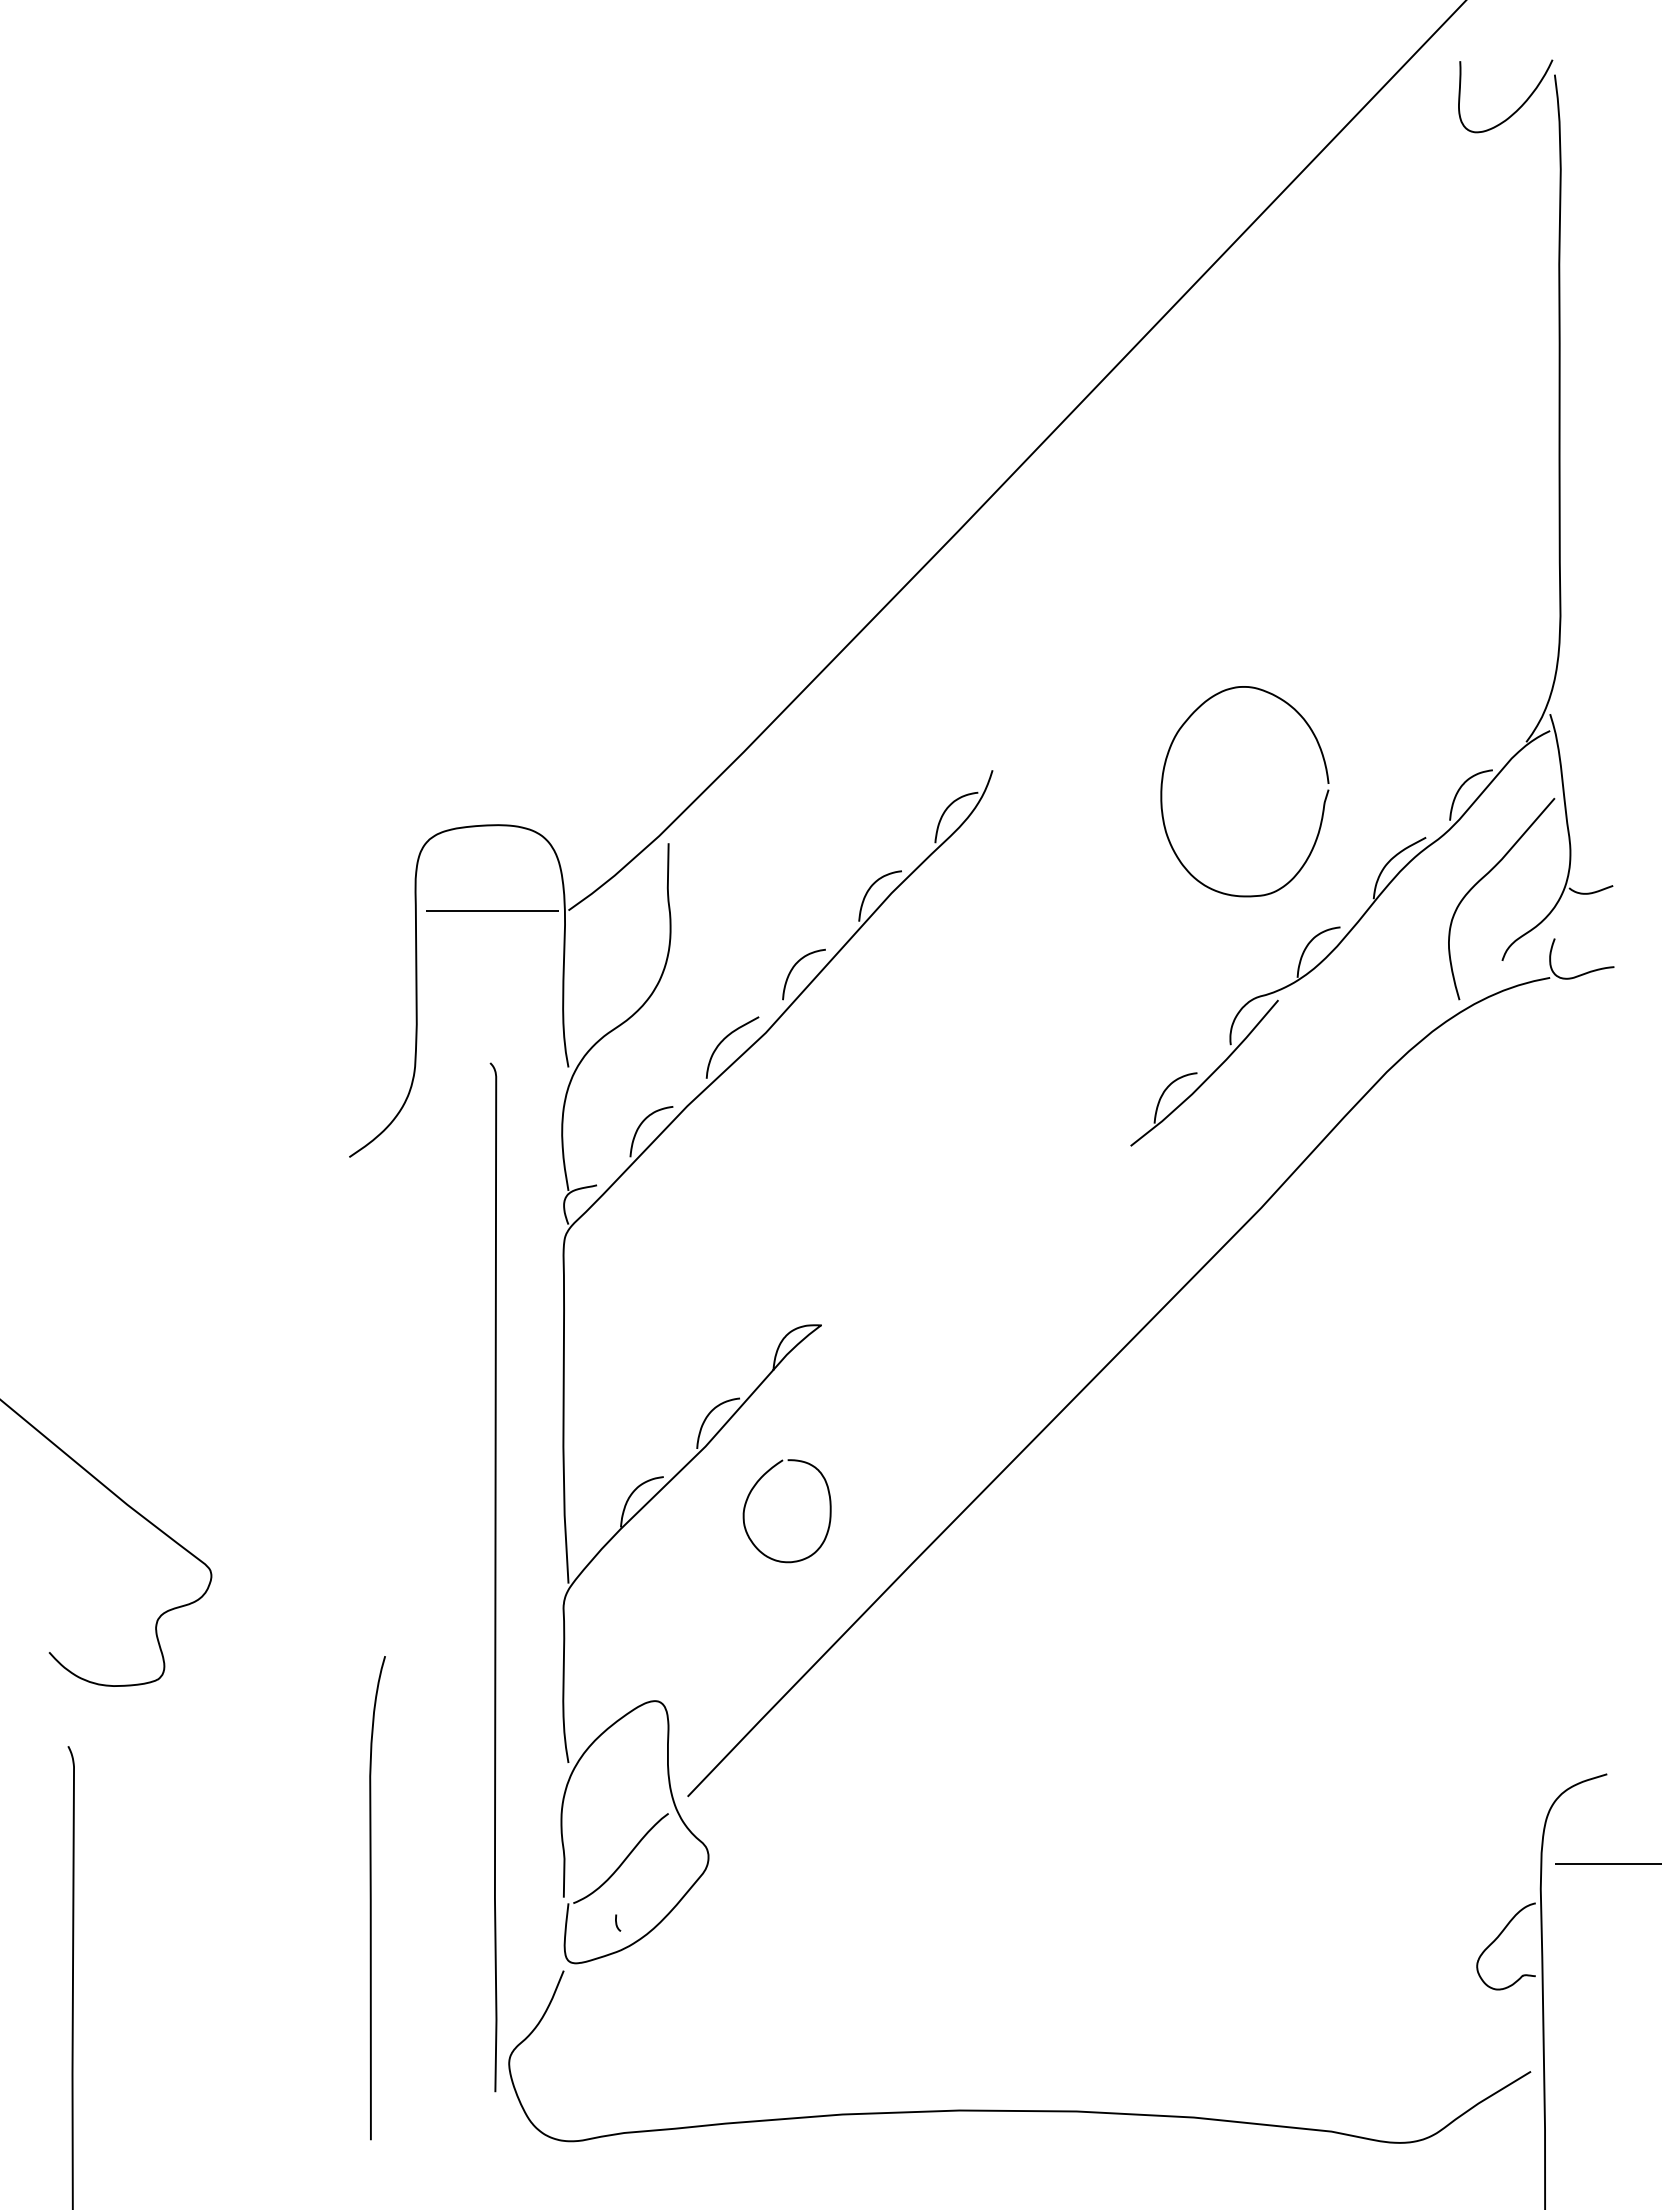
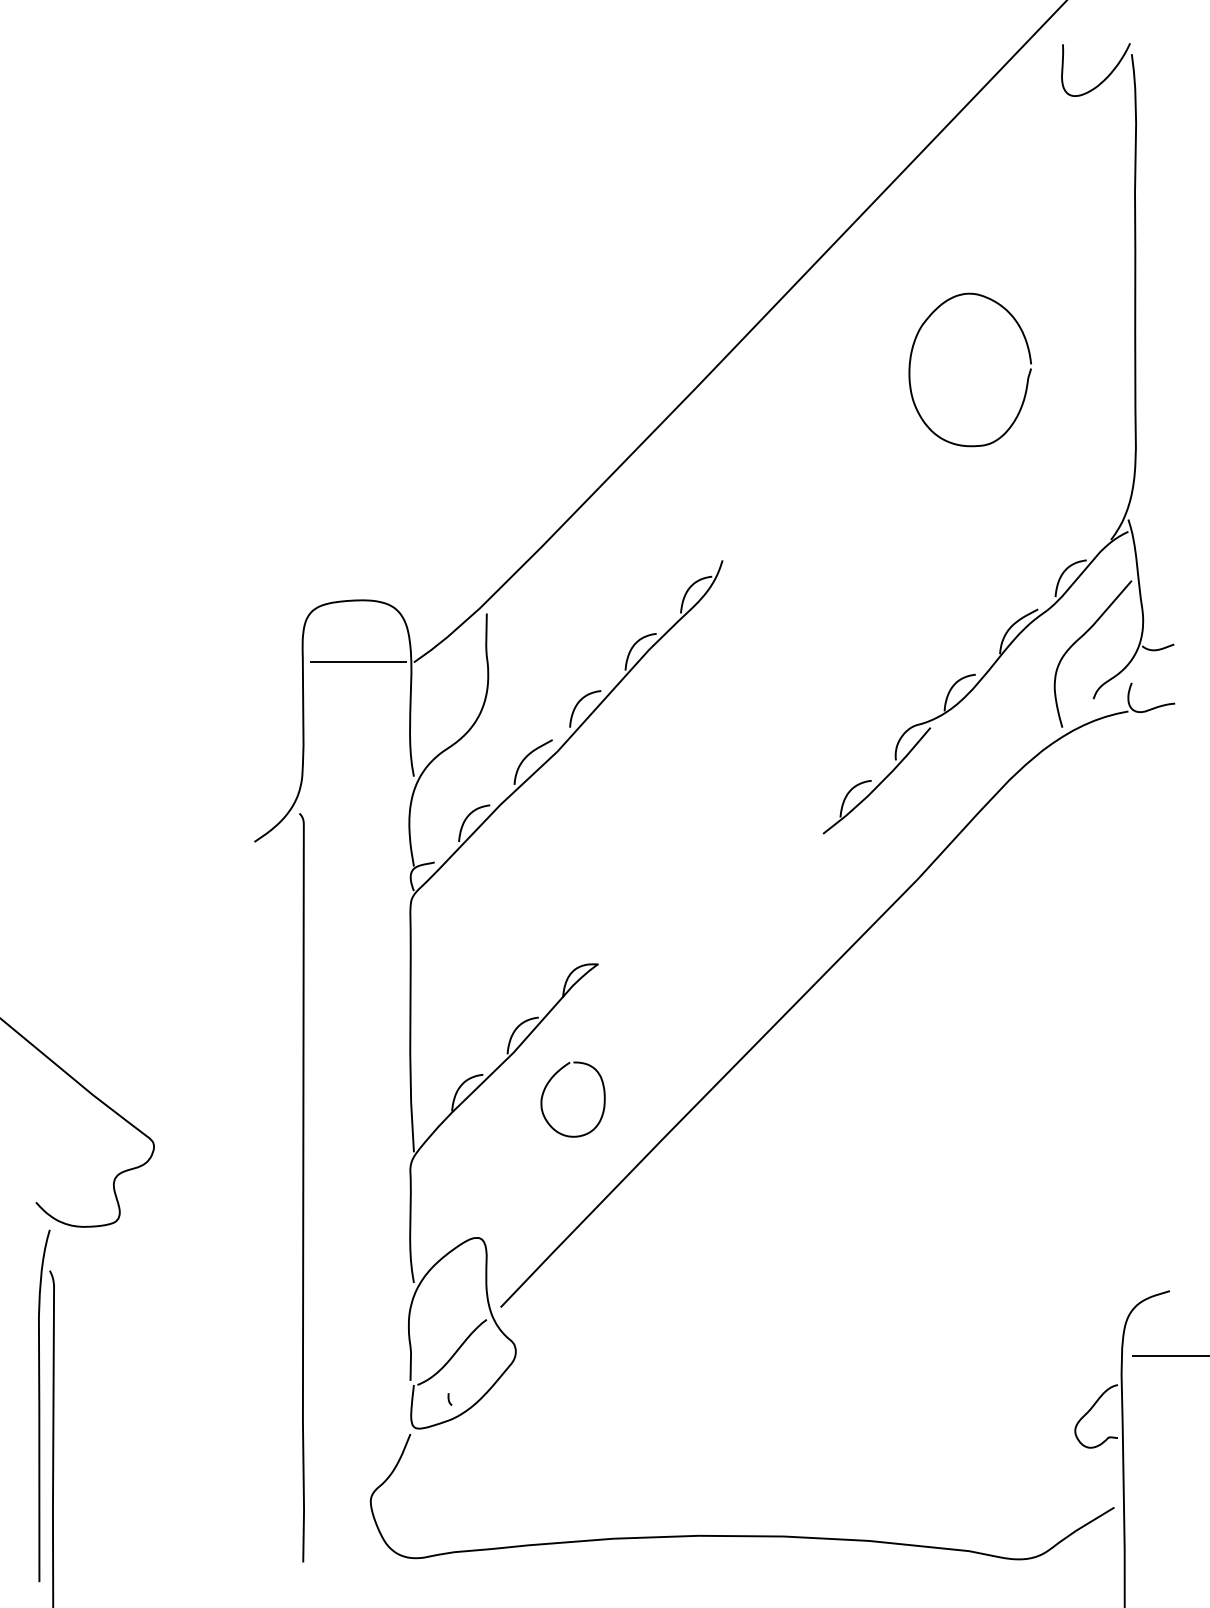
curve: (1323, 802) -> (1027, 377), moved
curve: (494, 1577) -> (302, 1187), moved
curve: (371, 1898) -> (39, 1406), moved

